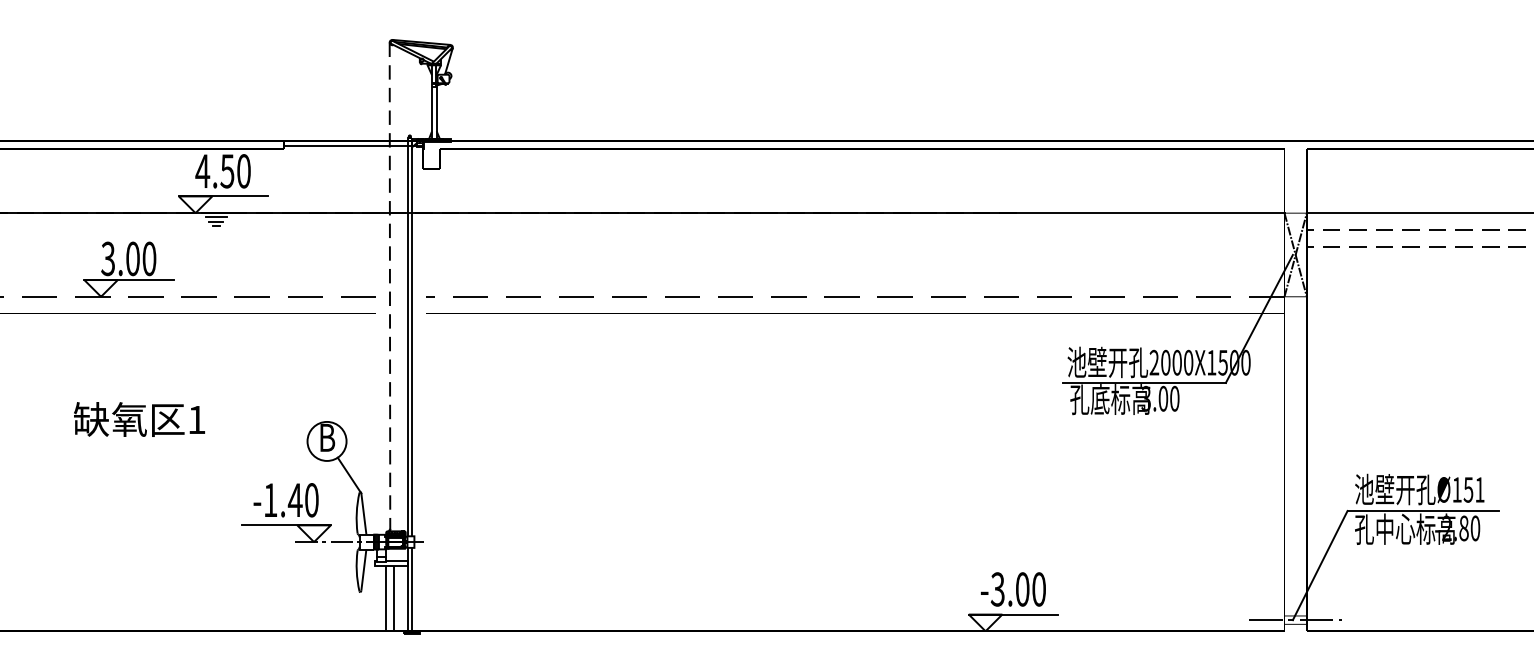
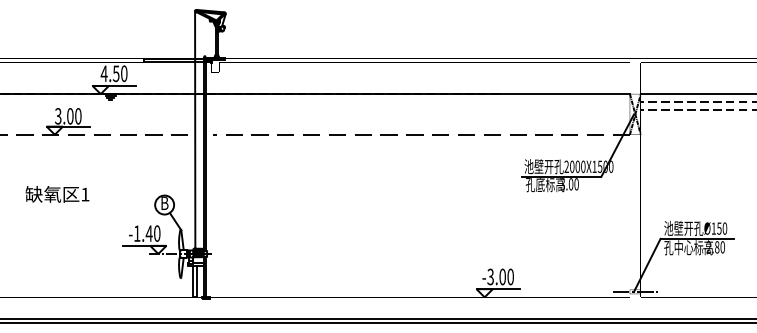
line: (390, 288) -> (195, 130), dashed -> solid
text: (139, 419) -> (57, 194), moved
text: (1479, 489) -> (724, 228), Ø151 -> Ø150

